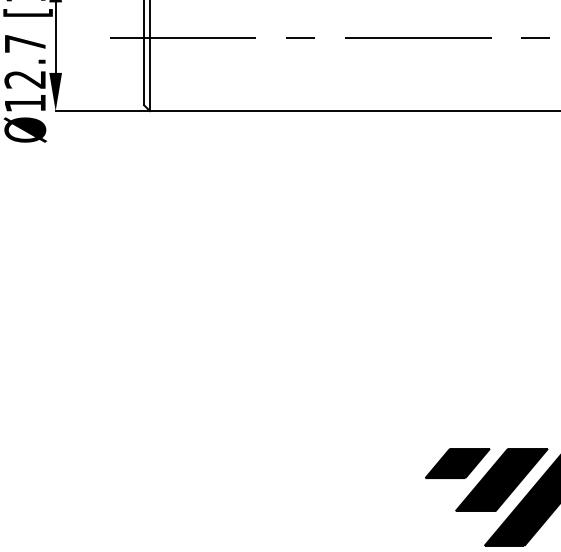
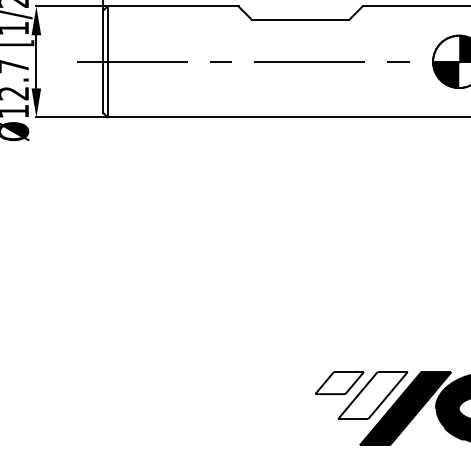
fill: (457, 463) -> (339, 383), removed
fill: (501, 479) -> (372, 395), removed

